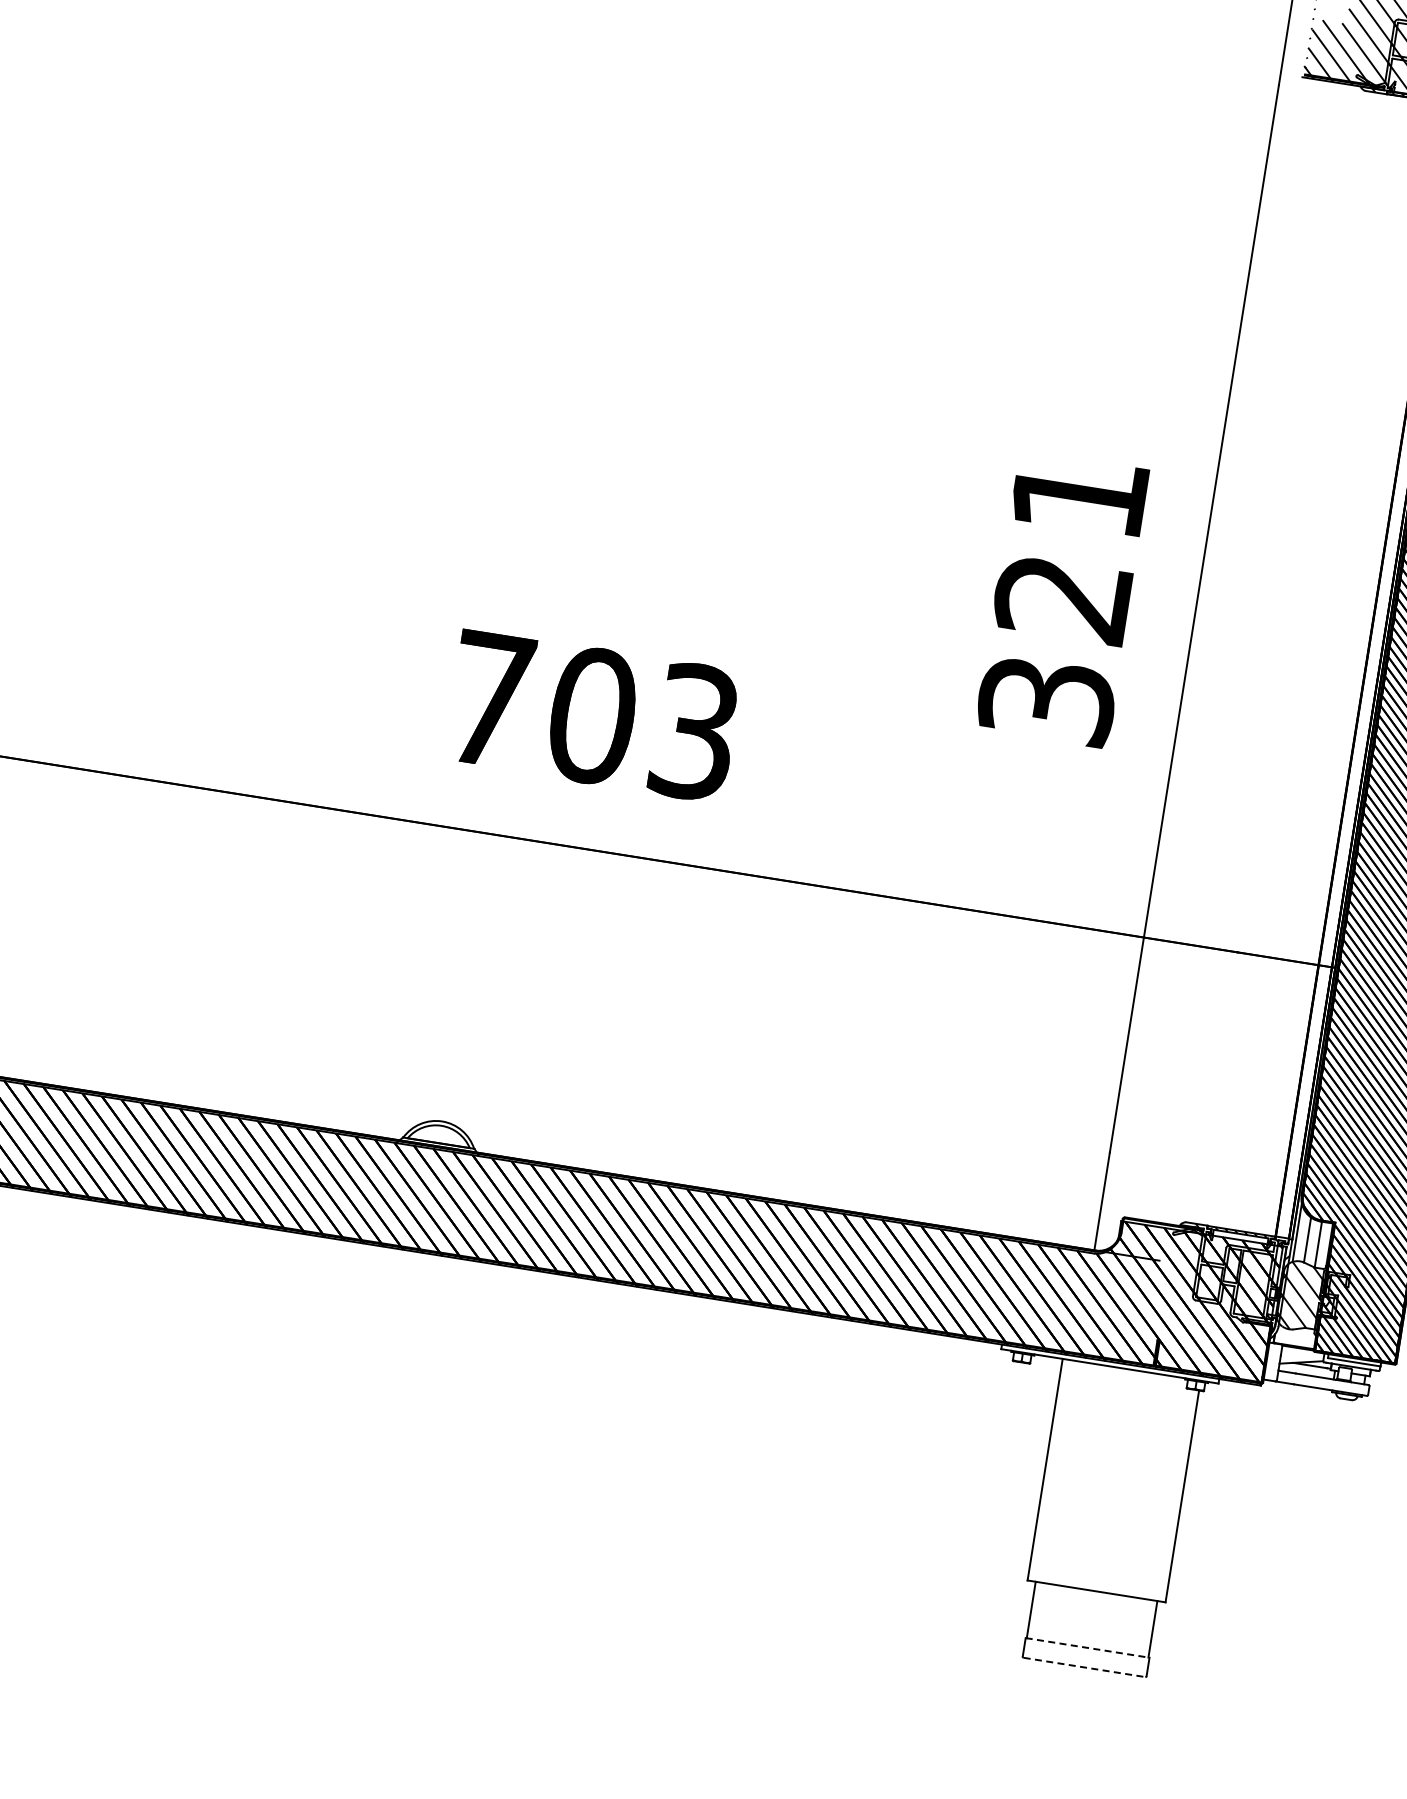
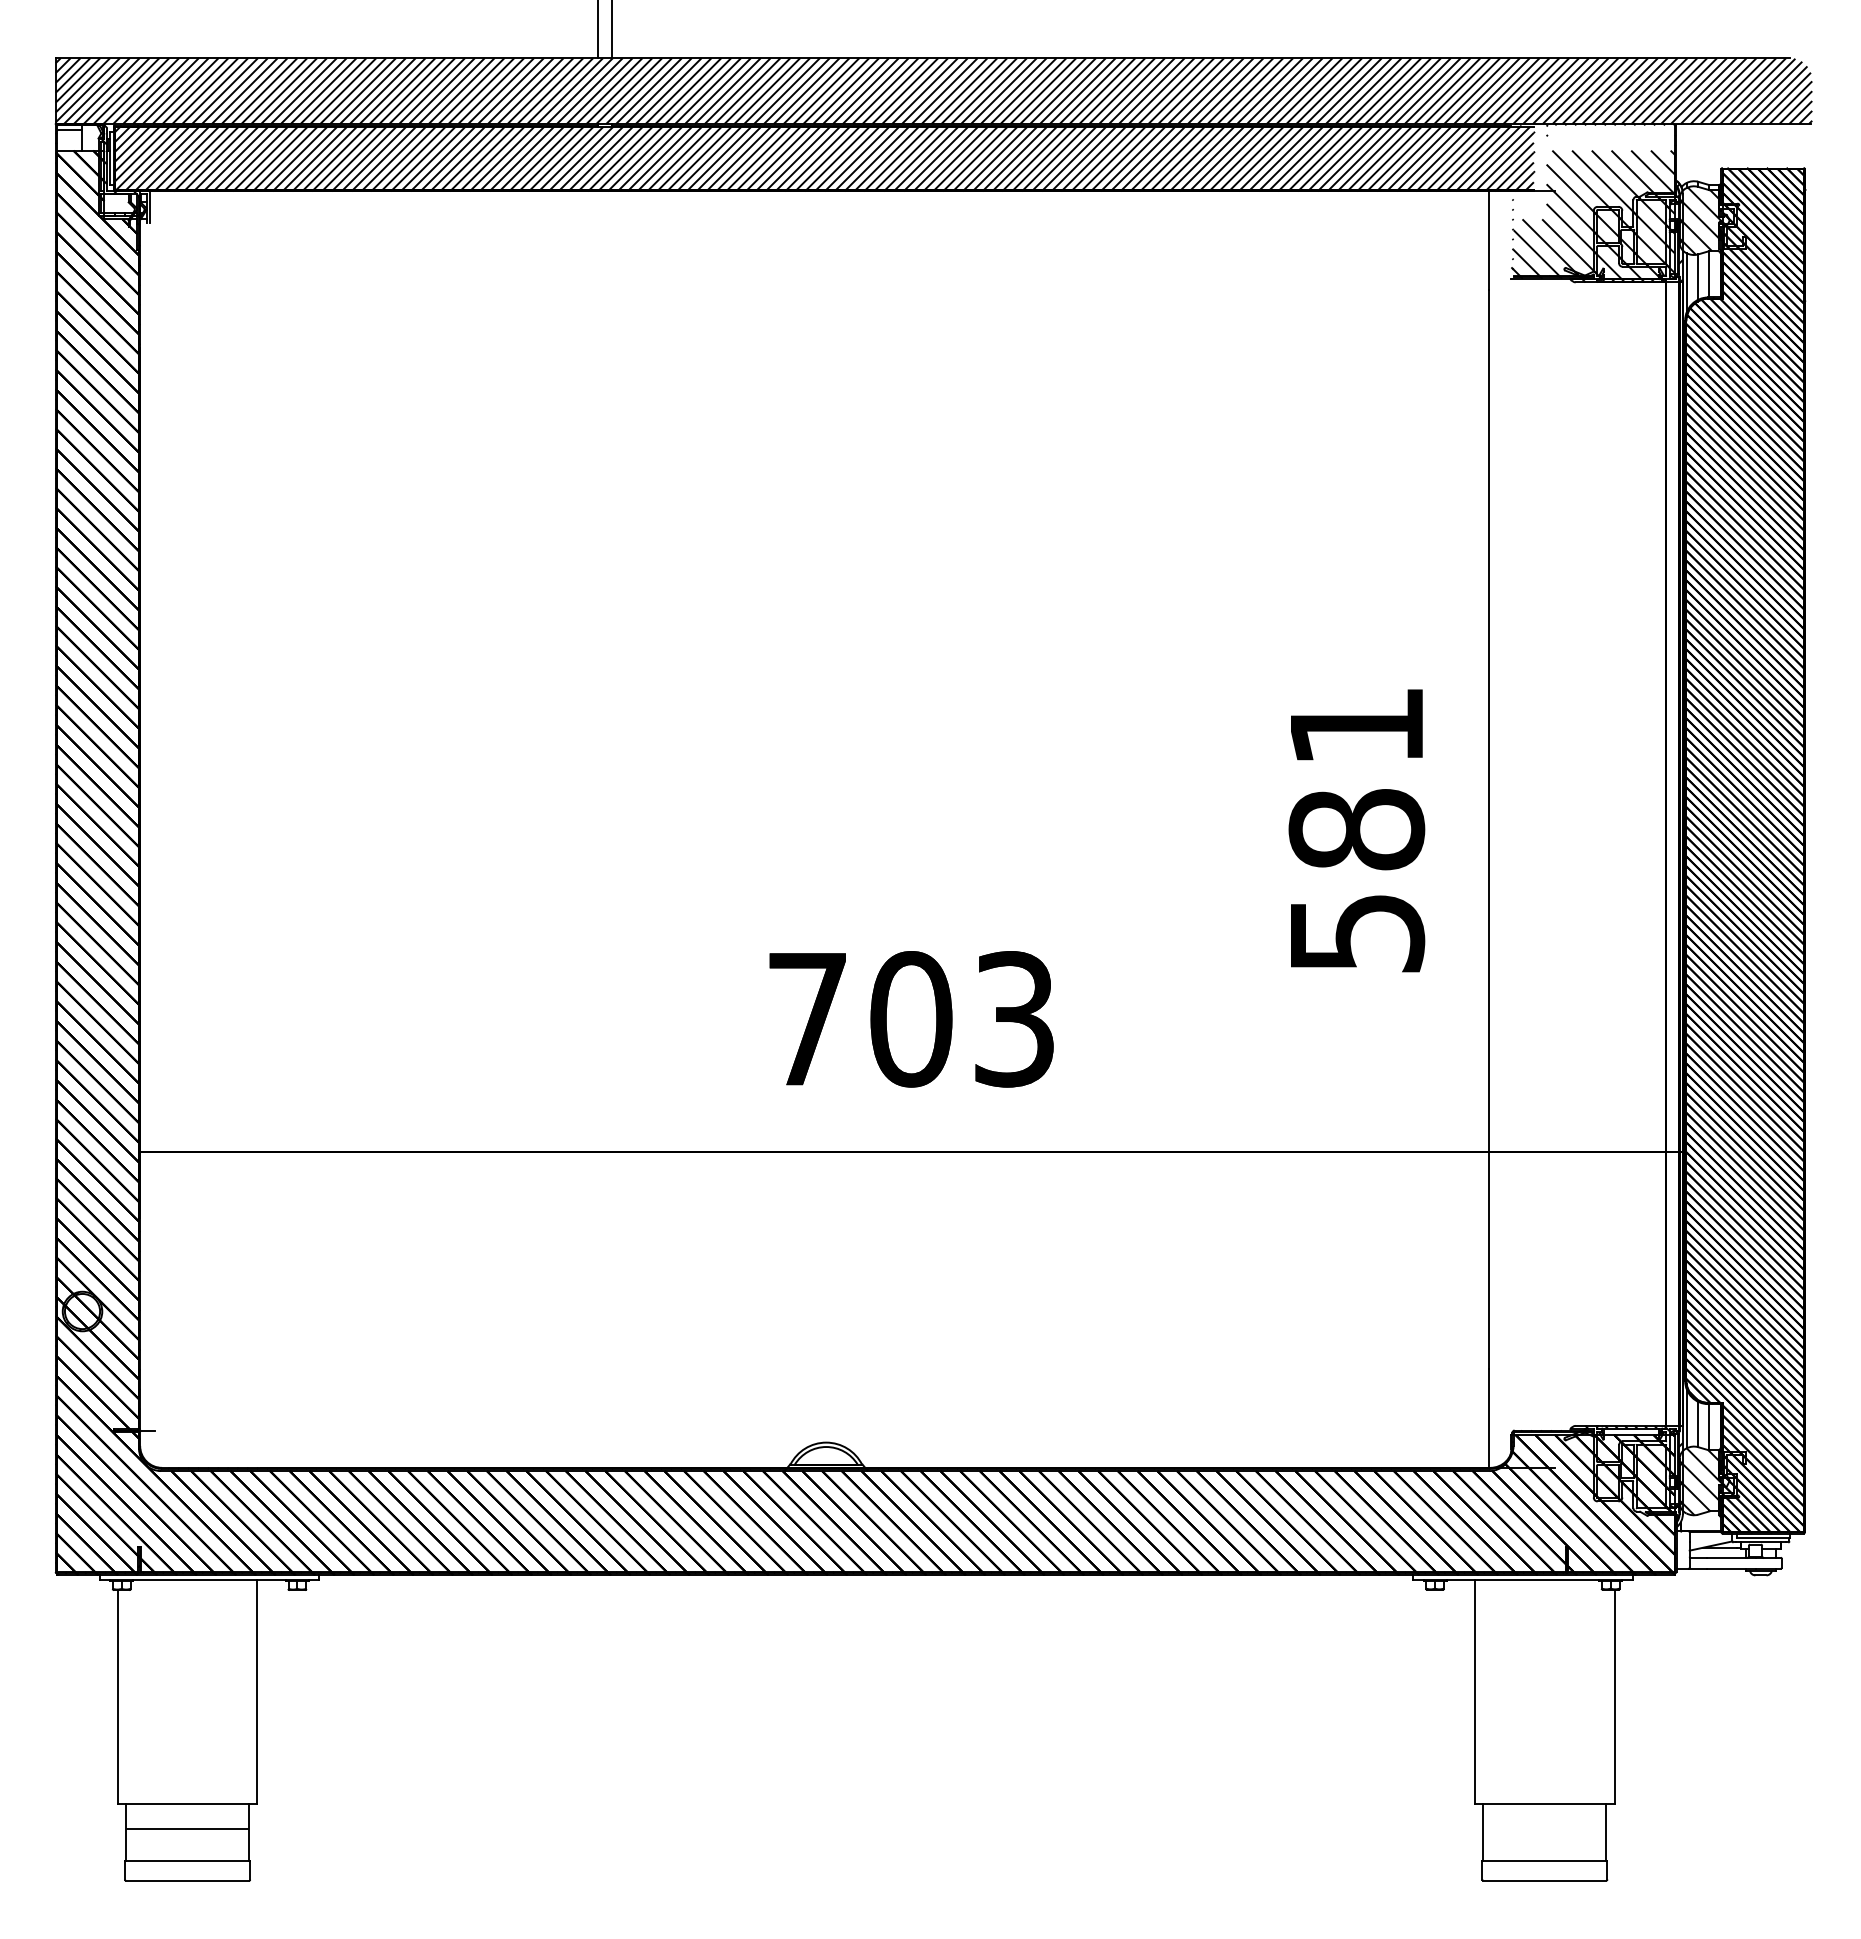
text: (1054, 648) -> (1356, 880), 321 -> 581
line: (1087, 1647) -> (1544, 1860), dashed -> solid
line: (1085, 1667) -> (1545, 1880), dashed -> solid

